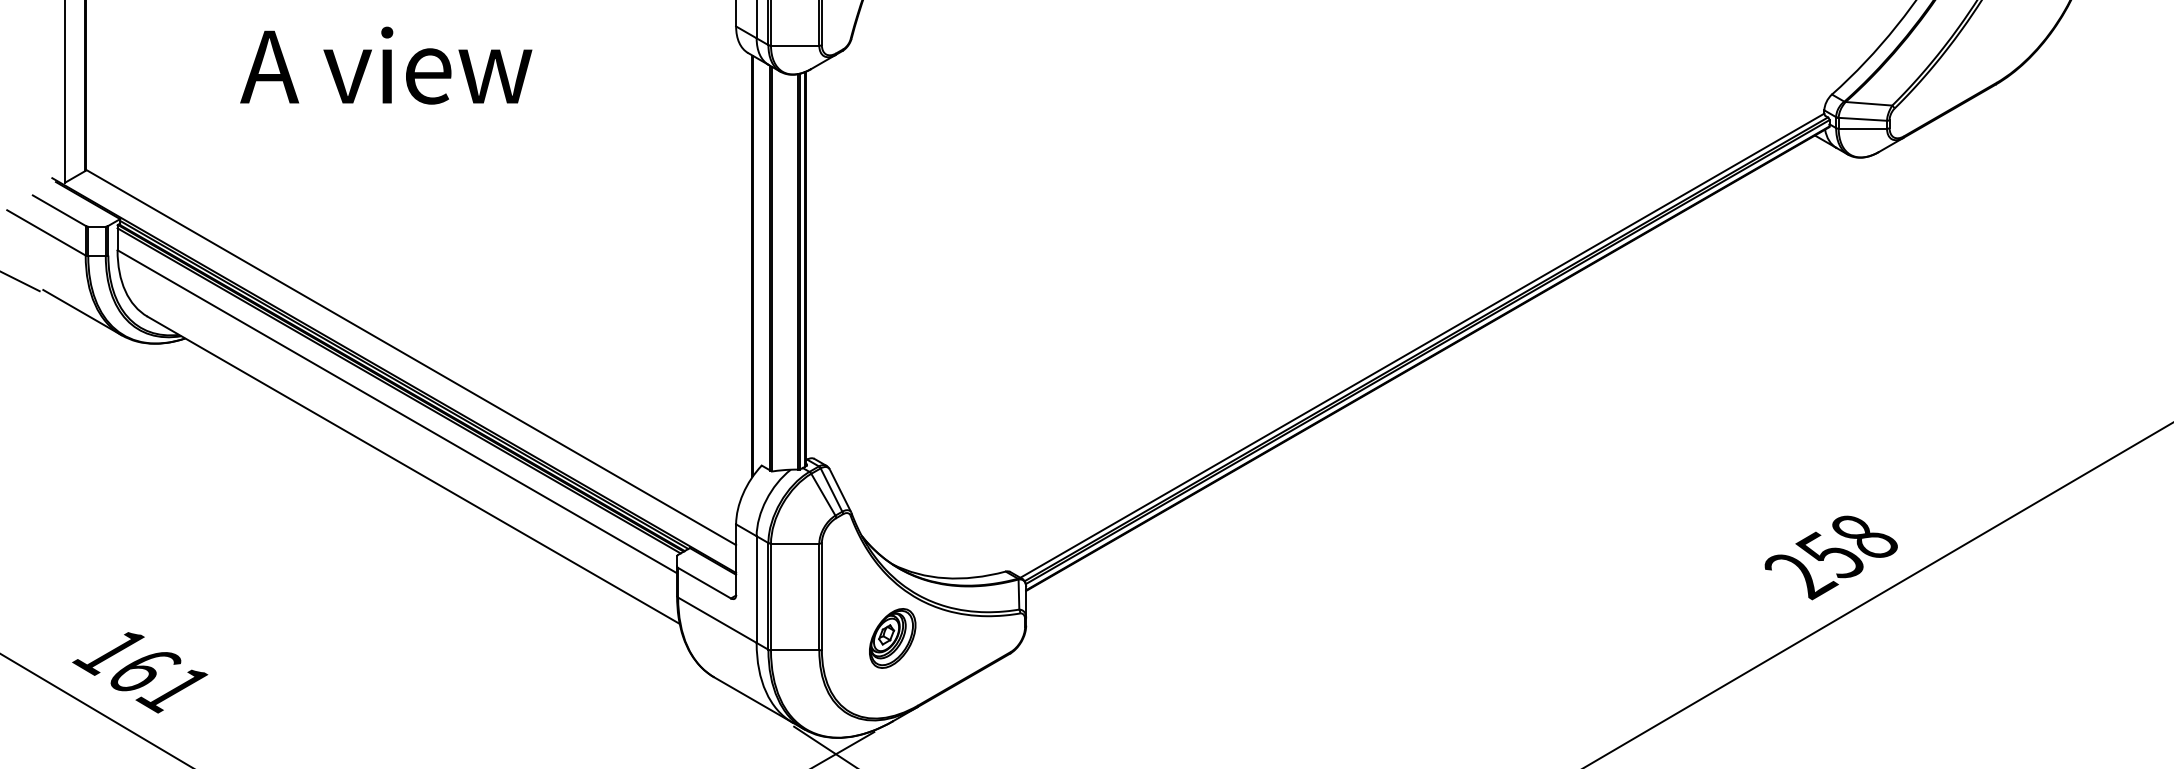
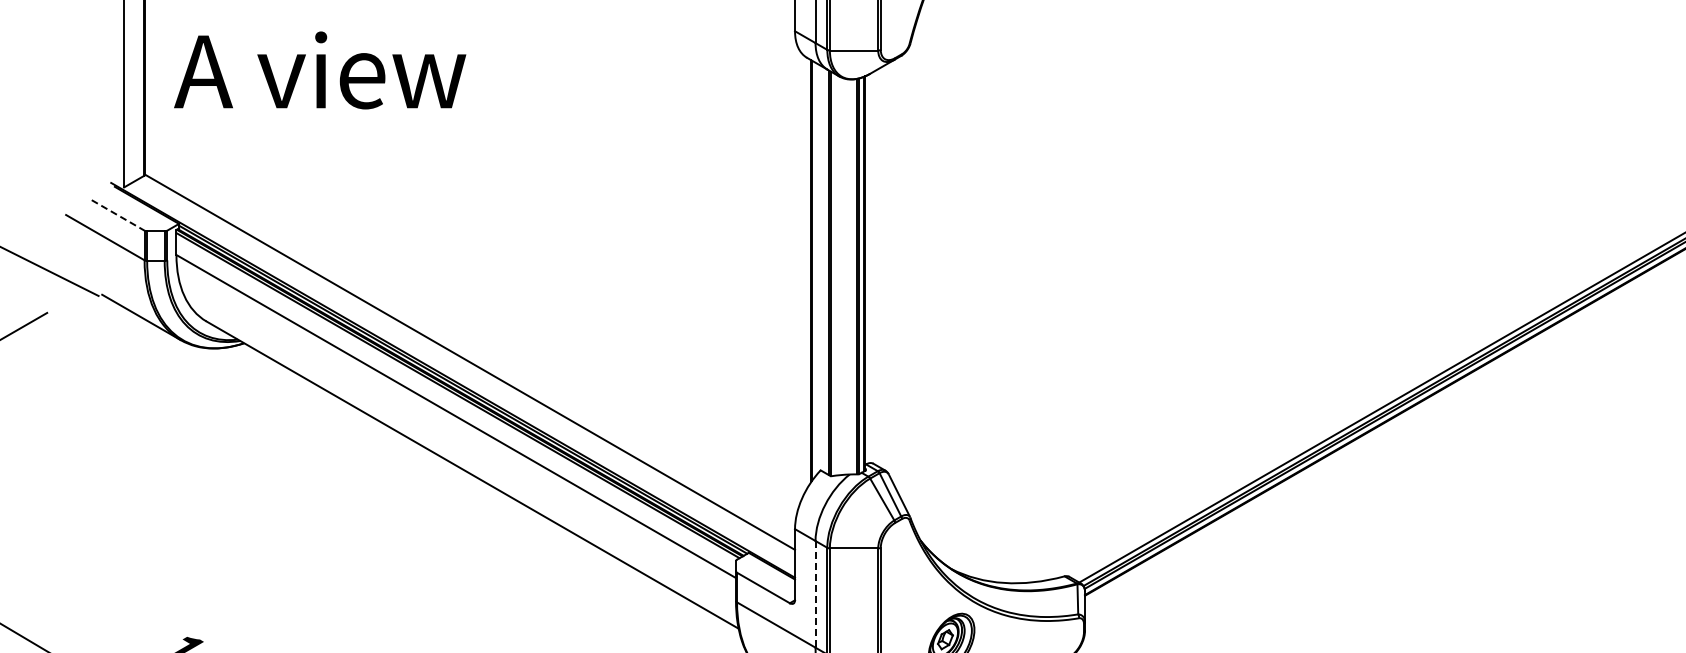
text: (386, 65) -> (320, 70), moved
line: (59, 210) -> (118, 215), solid -> dashed
line: (756, 590) -> (815, 595), solid -> dashed

